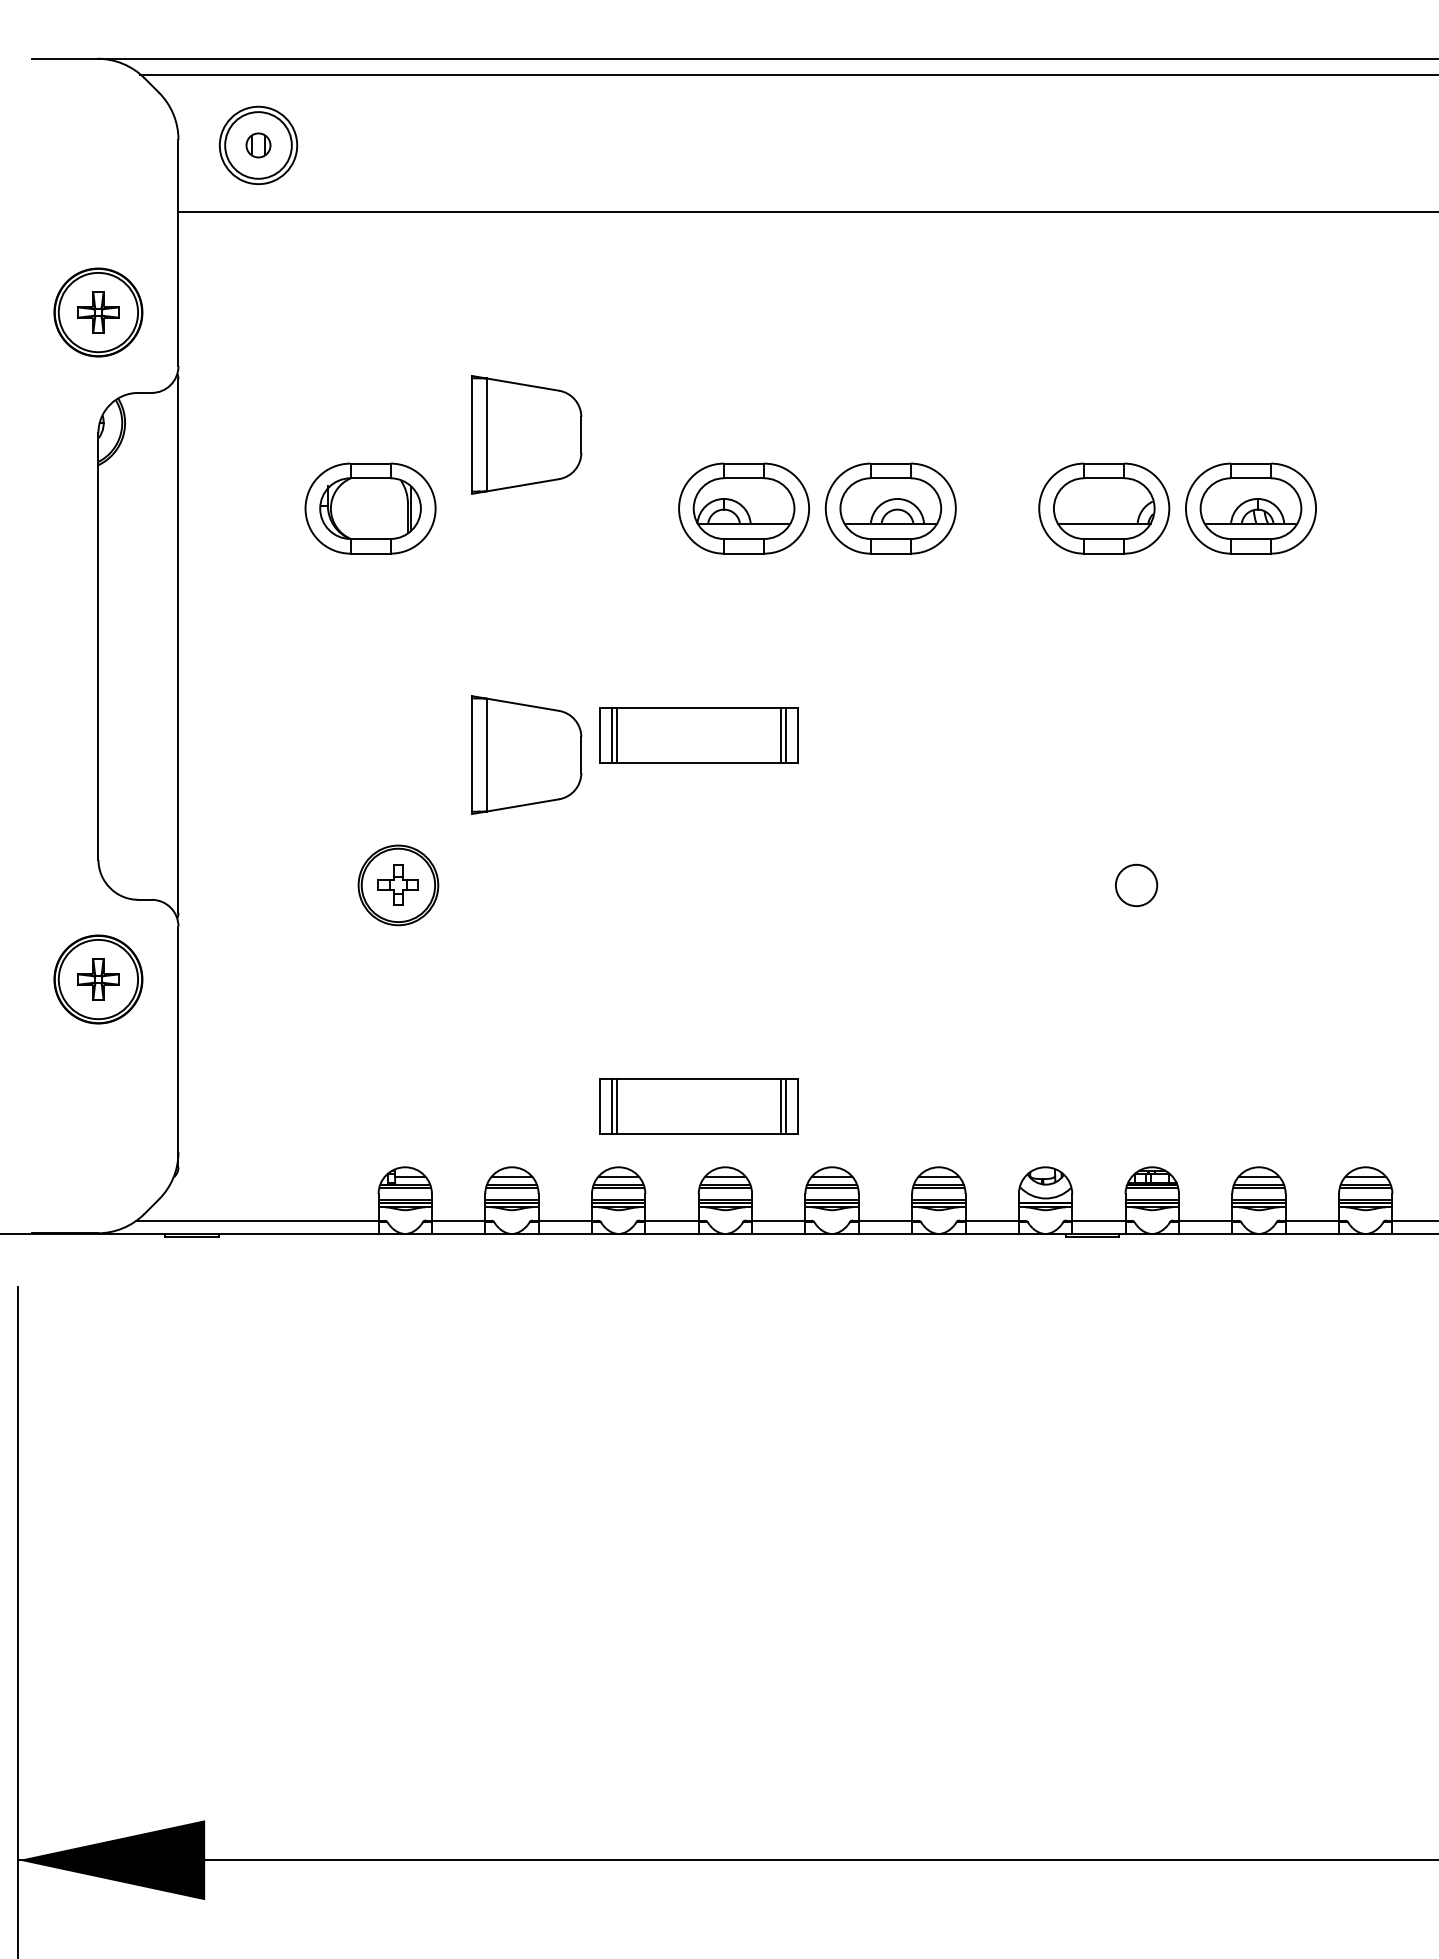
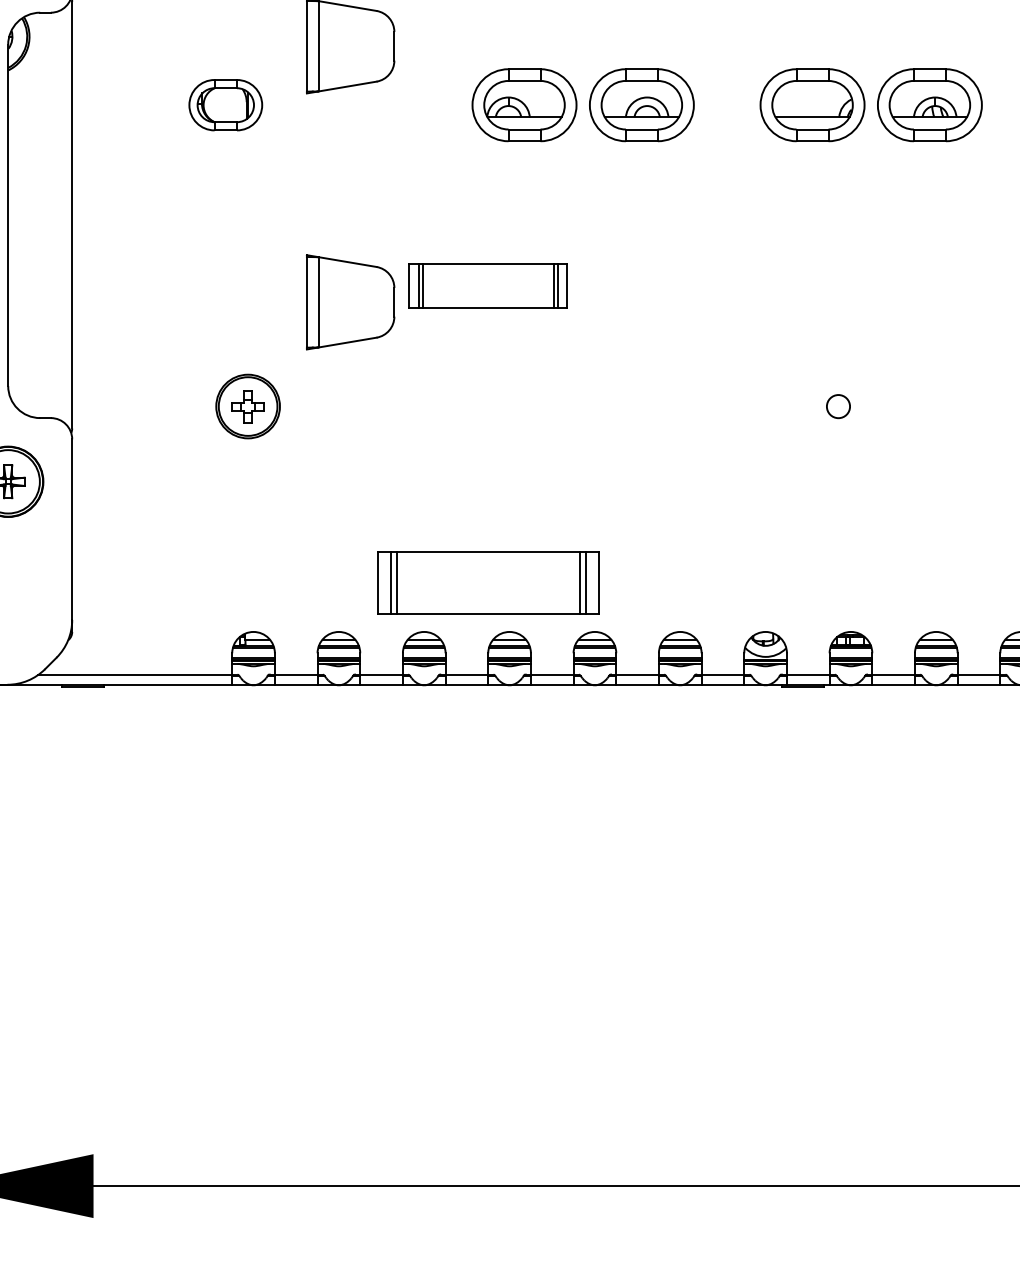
part: (370, 508) -> (225, 105), size x0.7
circle: (1136, 885) -> (838, 406), size x0.7
part: (698, 1106) -> (488, 583), size x1.4

